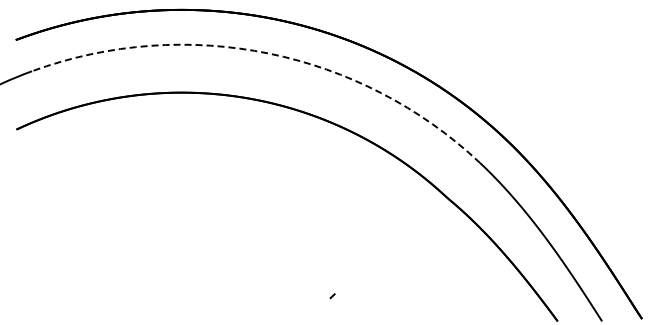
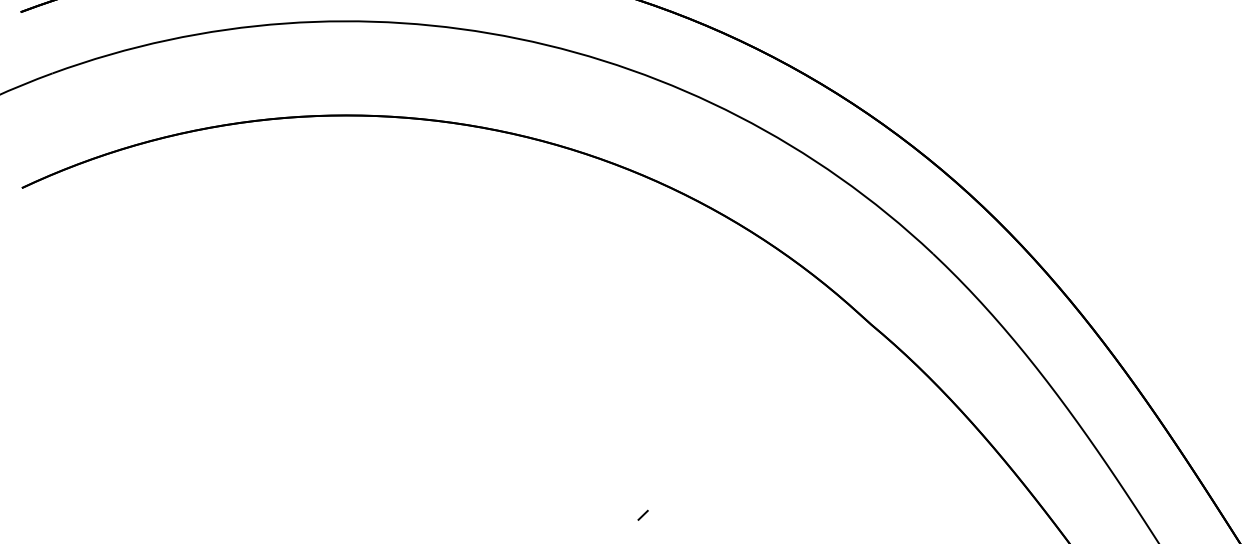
arc: (269, 53) -> (519, 38), dashed -> solid

